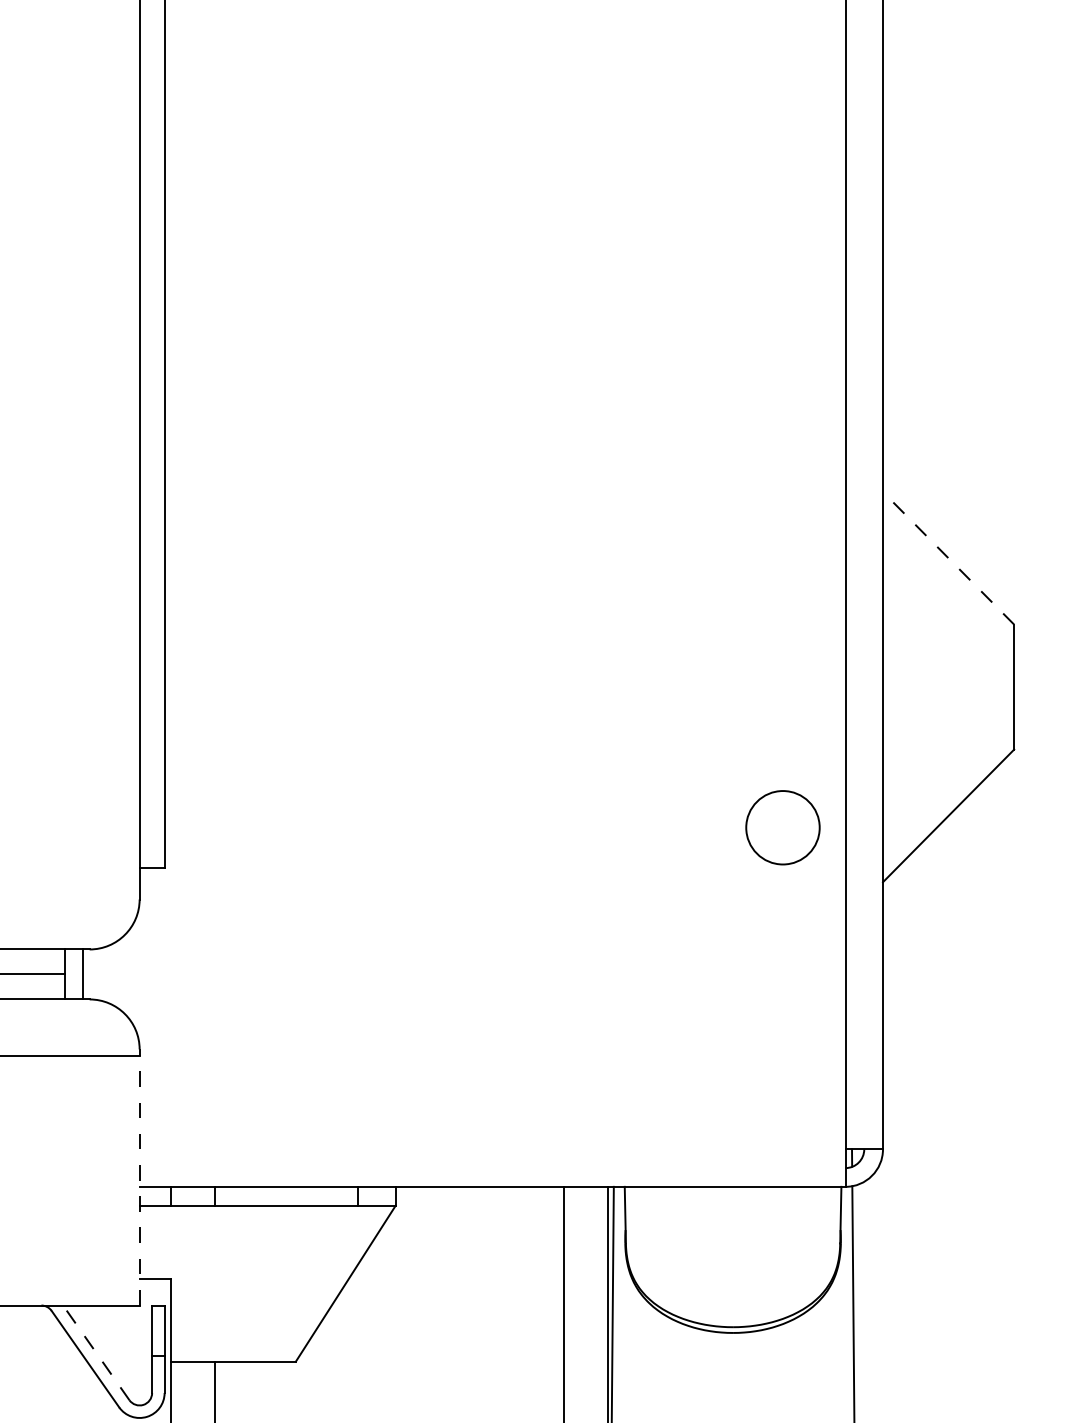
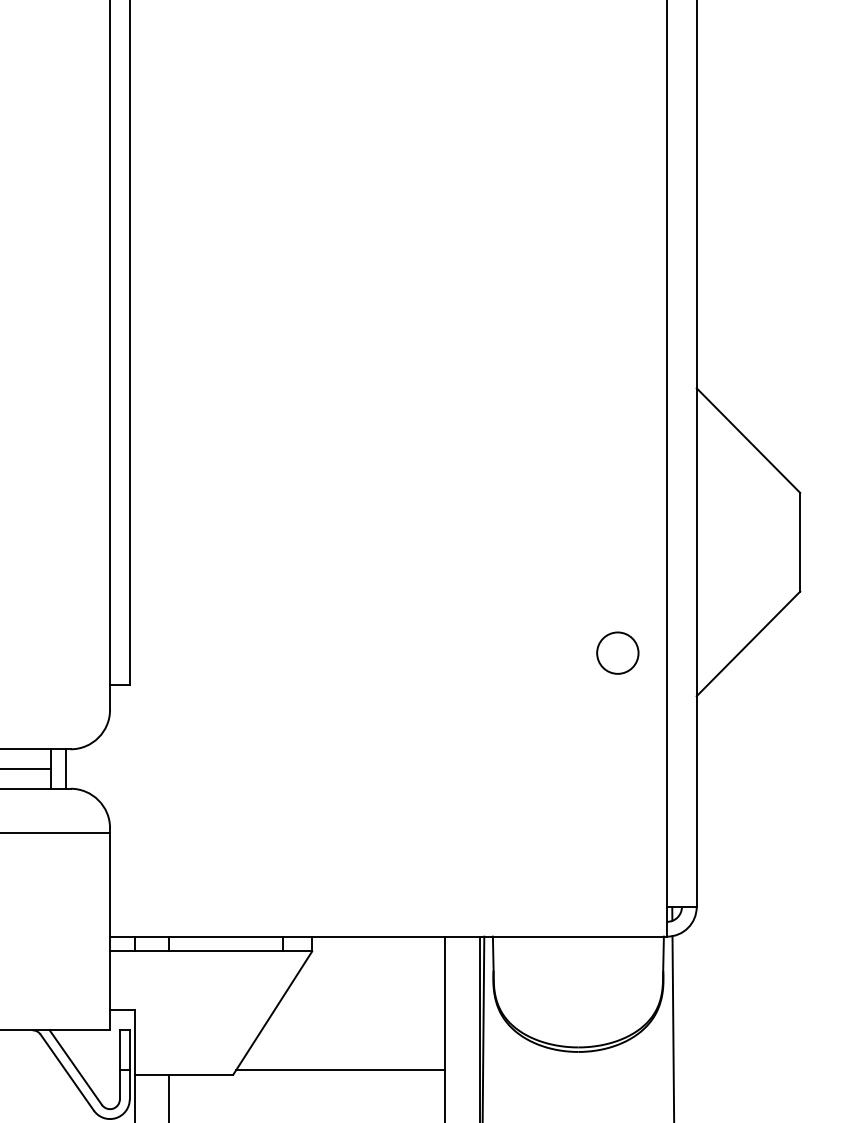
line: (948, 558) -> (748, 440), dashed -> solid
circle: (782, 826) -> (617, 652), size x0.71
line: (140, 1176) -> (110, 928), dashed -> solid
line: (95, 1352) -> (75, 1067), dashed -> solid
line: (431, 1355) -> (340, 1069), added

